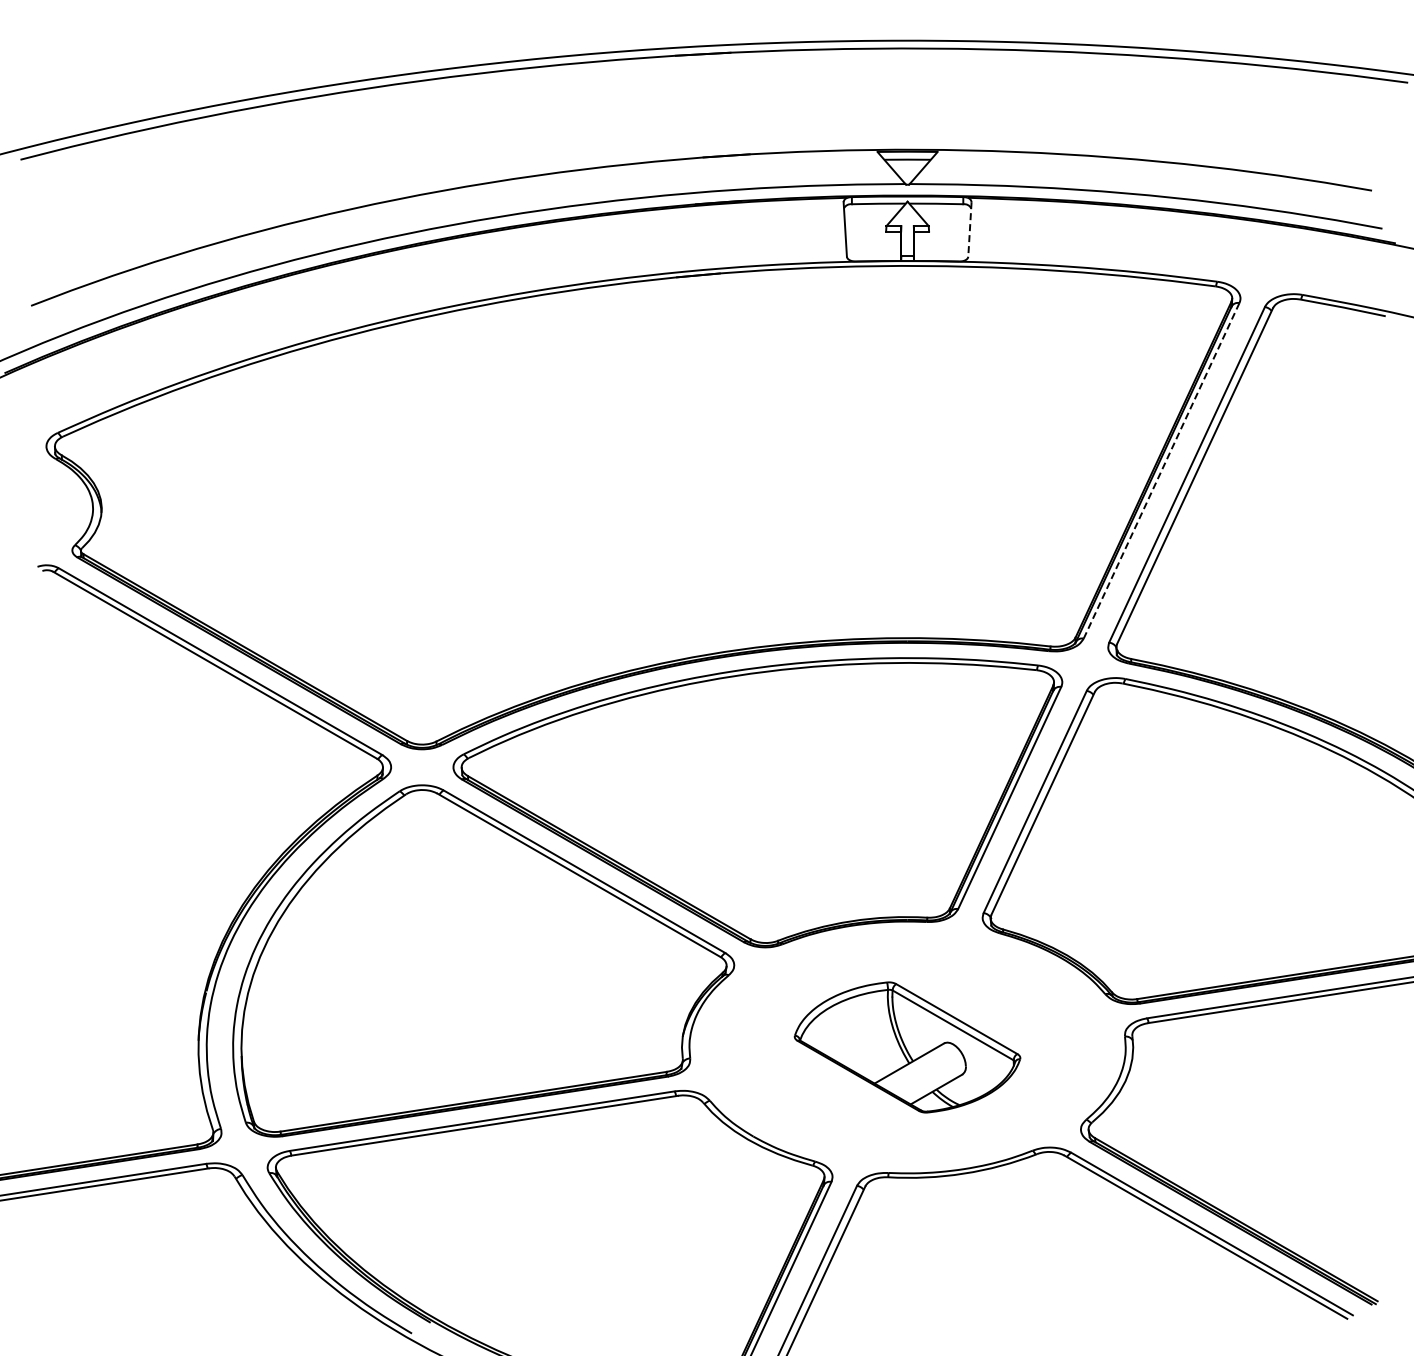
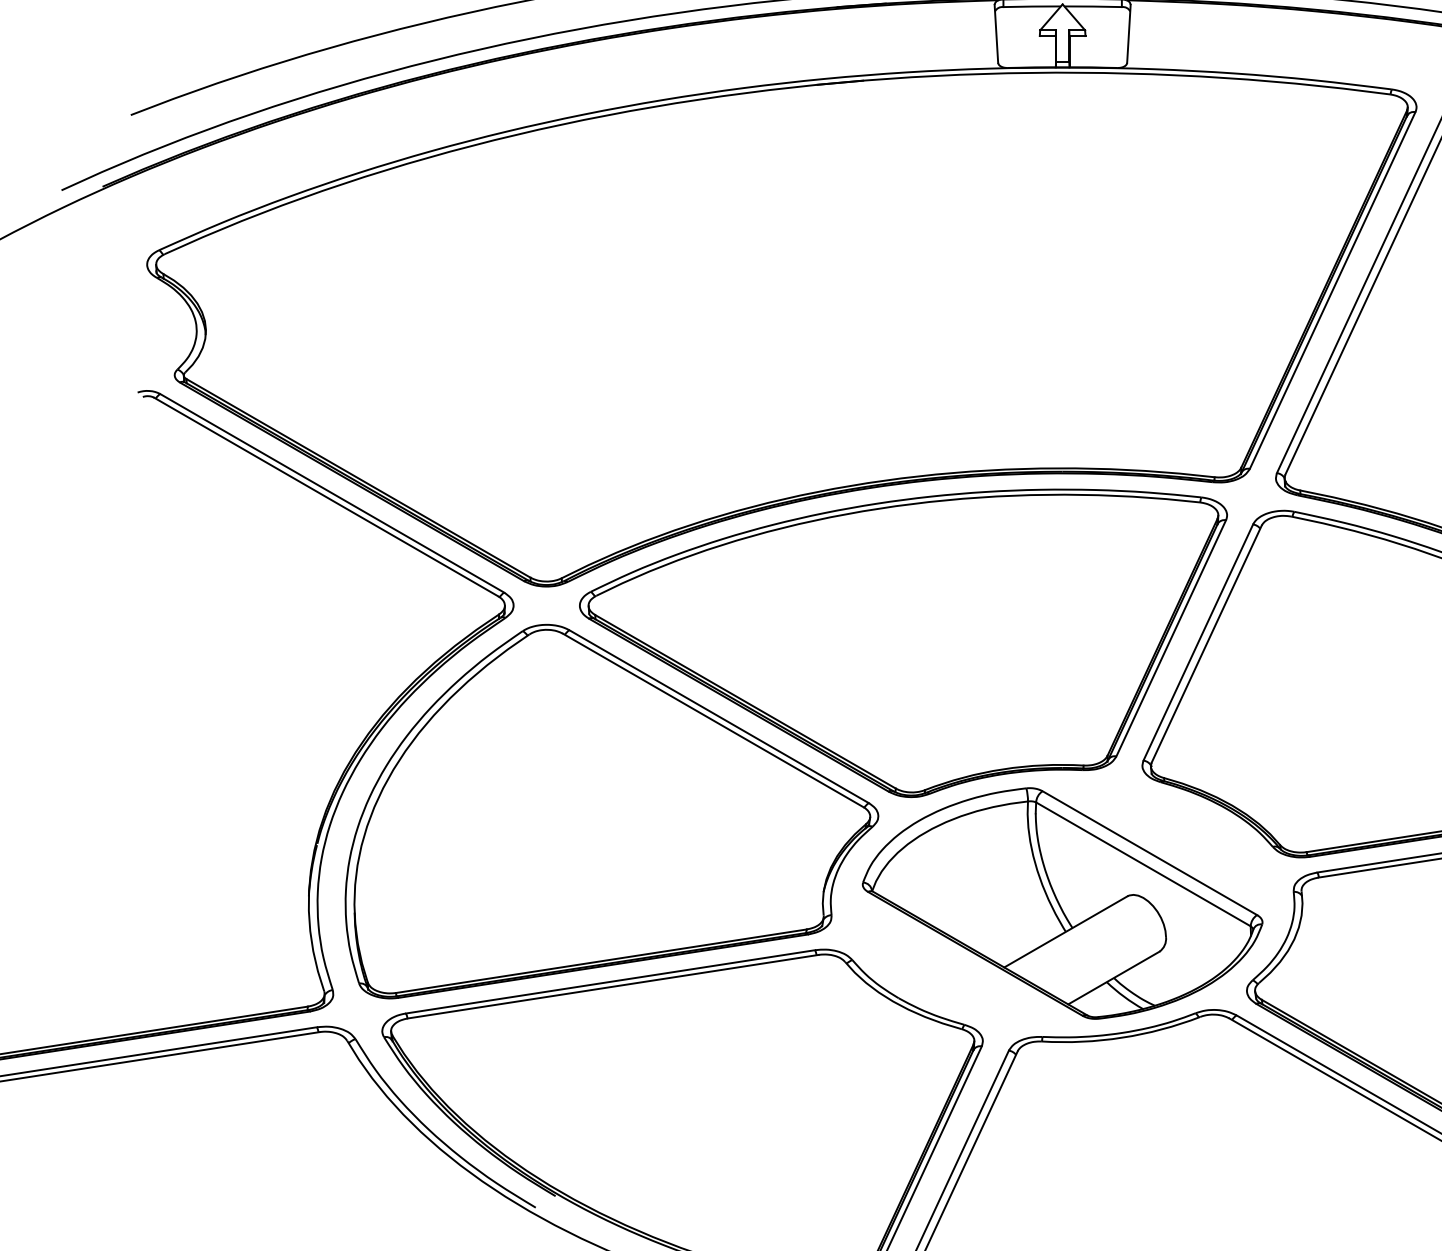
line: (969, 229) -> (1128, 33), dashed -> solid
line: (1161, 470) -> (1332, 290), dashed -> solid
part: (907, 1047) -> (1062, 903), size x1.67

